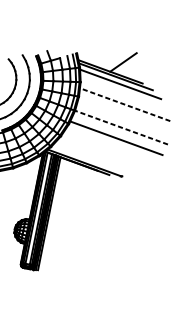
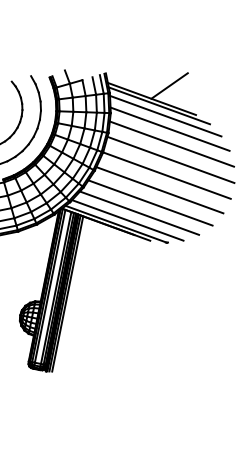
line: (123, 93) -> (169, 128), added
line: (124, 104) -> (171, 143), dashed -> solid
line: (124, 115) -> (170, 159), added
line: (121, 127) -> (166, 175), dashed -> solid
line: (109, 147) -> (150, 202), added
line: (101, 154) -> (139, 212), added
line: (92, 160) -> (127, 220), added

